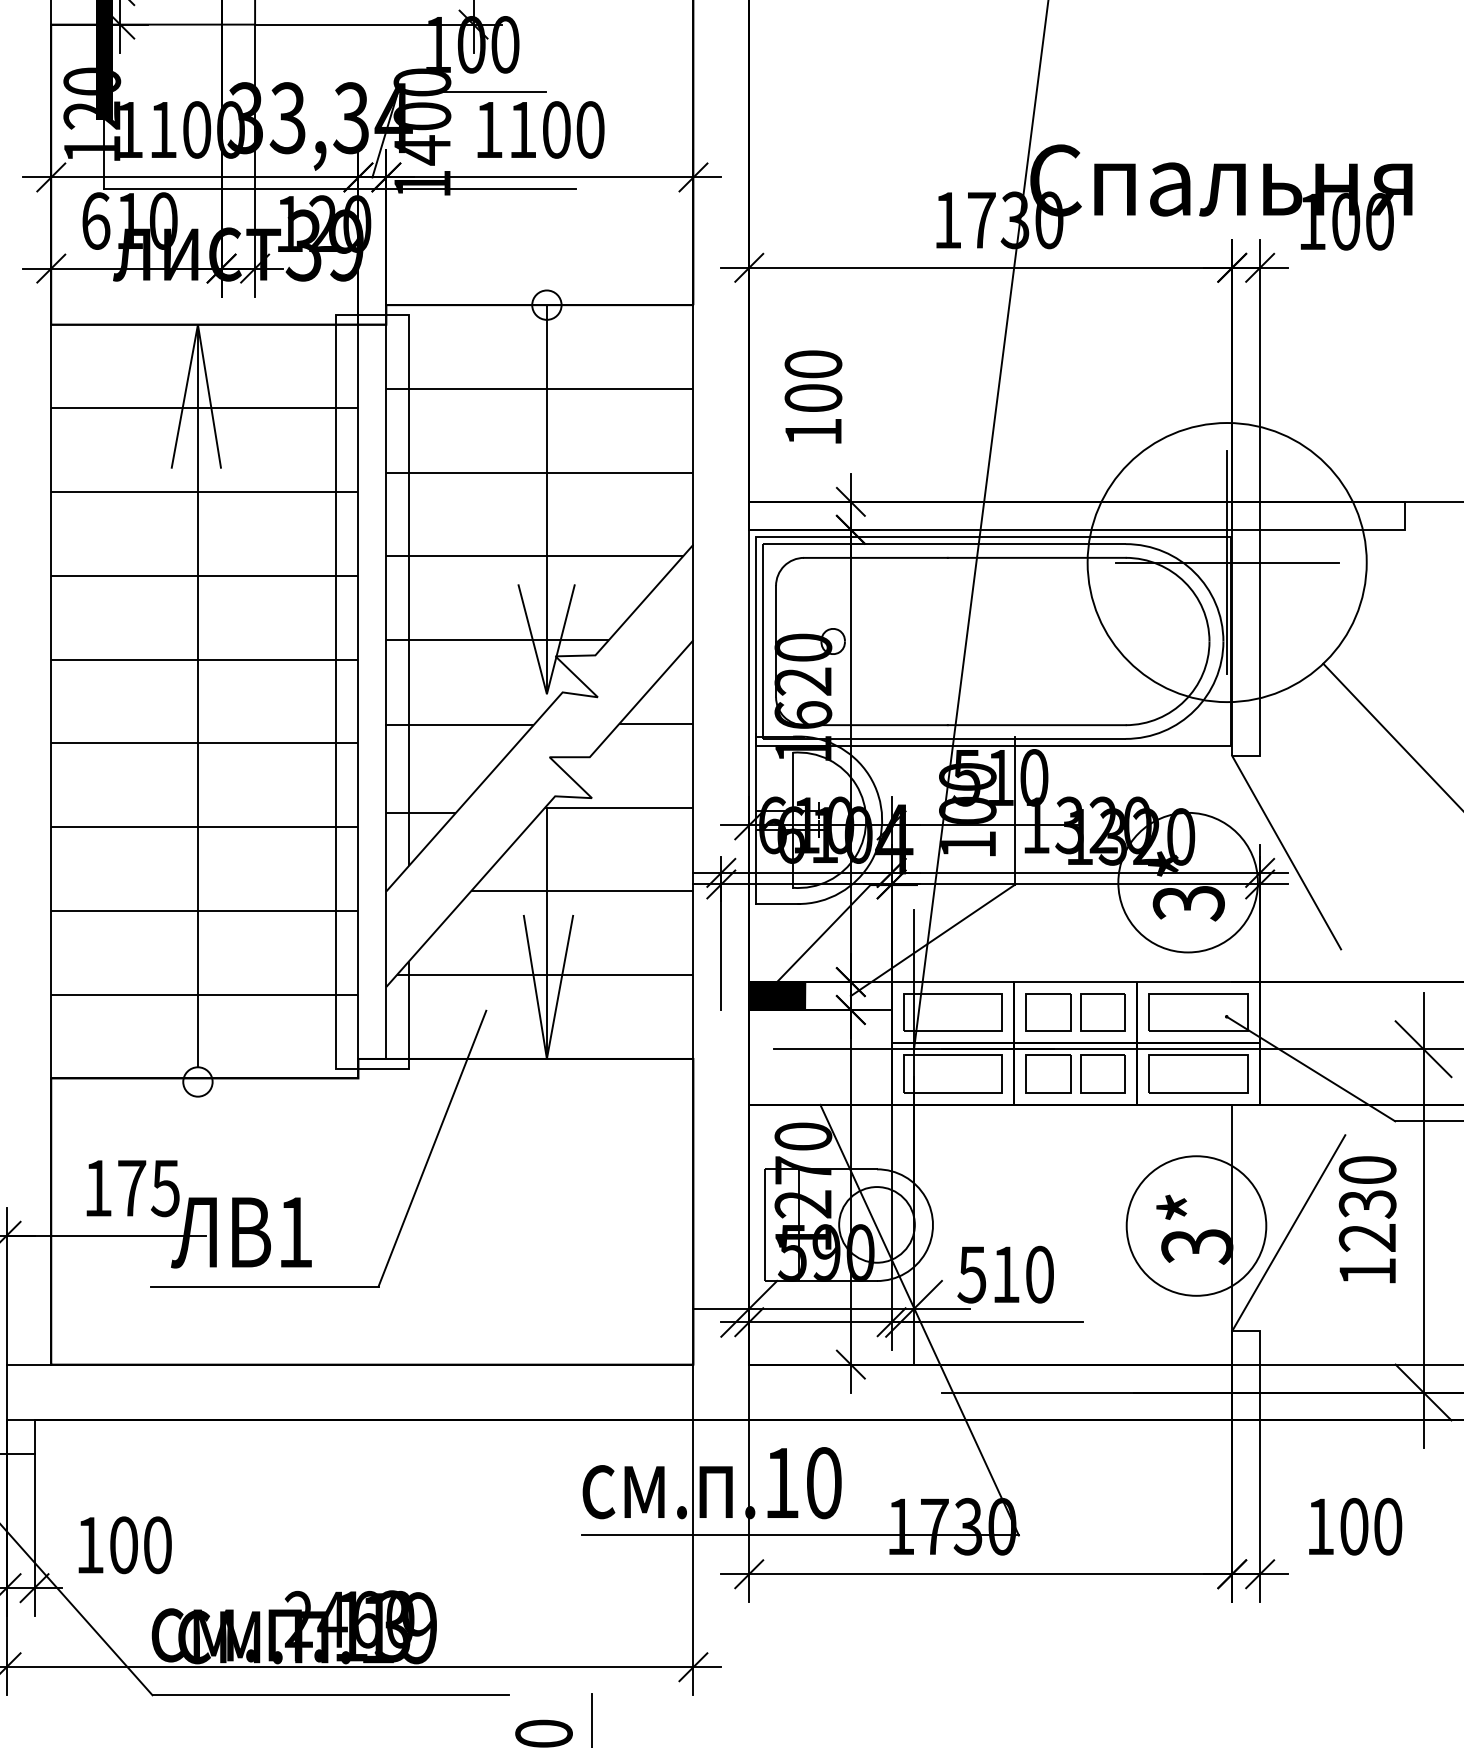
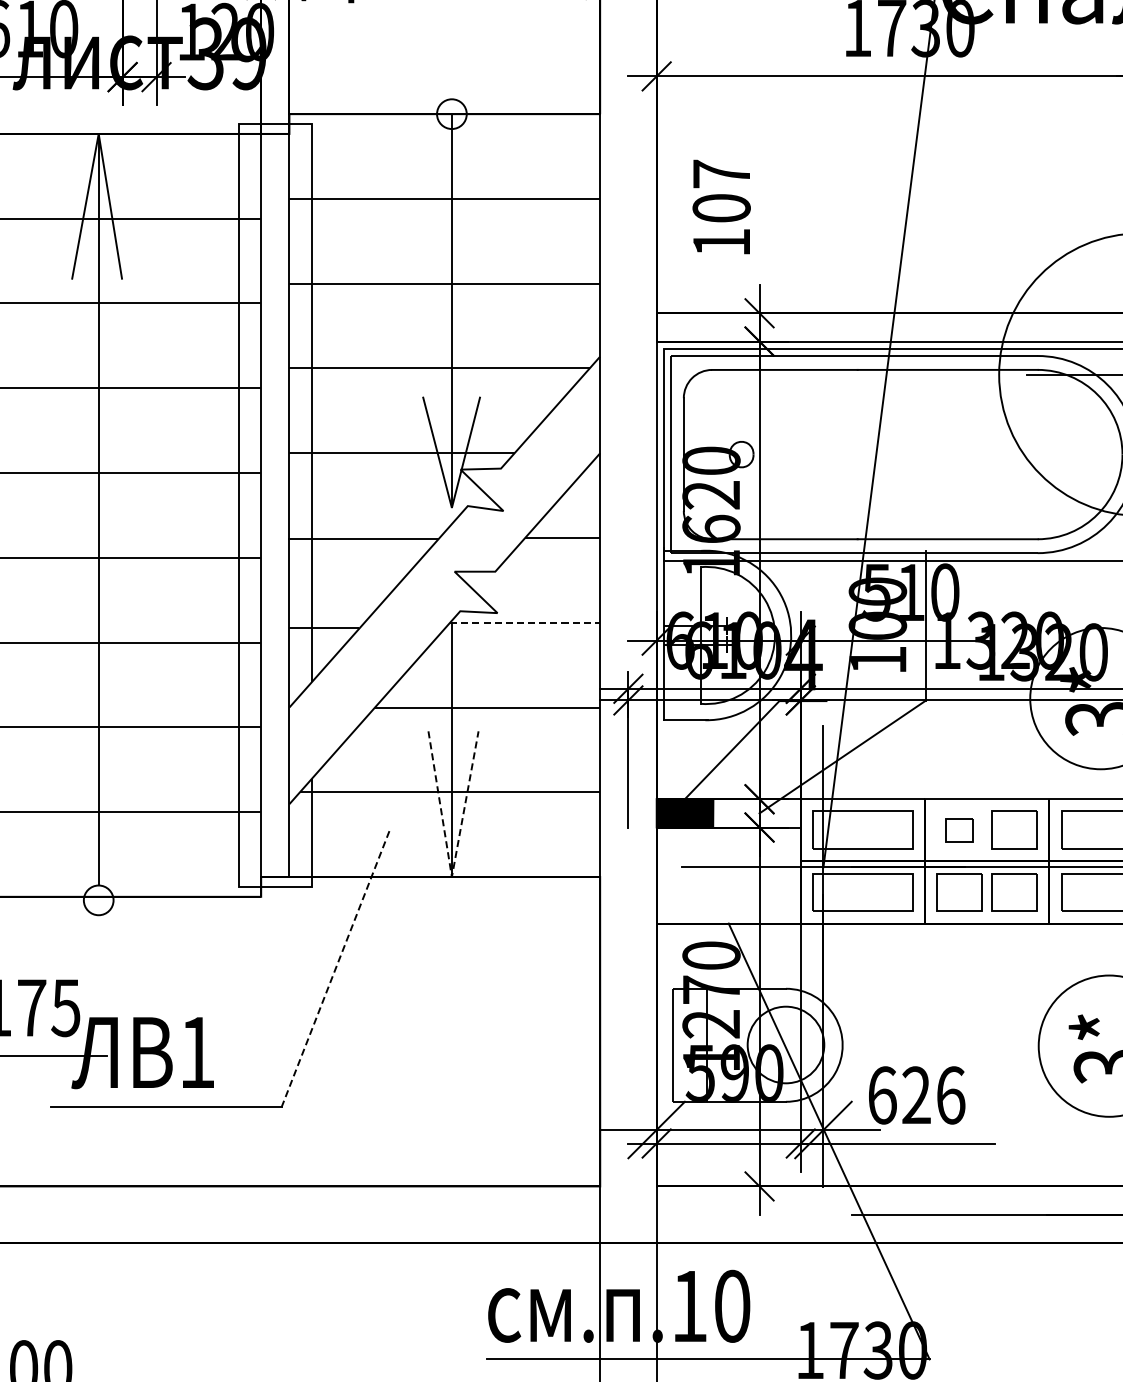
text: (813, 364) -> (721, 174), 100 -> 107
line: (619, 807) -> (525, 622), solid -> dashed
part: (1048, 1012) -> (959, 830), size x0.6
line: (546, 1058) -> (451, 876), solid -> dashed
line: (432, 1148) -> (336, 967), solid -> dashed
text: (1005, 1274) -> (916, 1095), 510 -> 626

